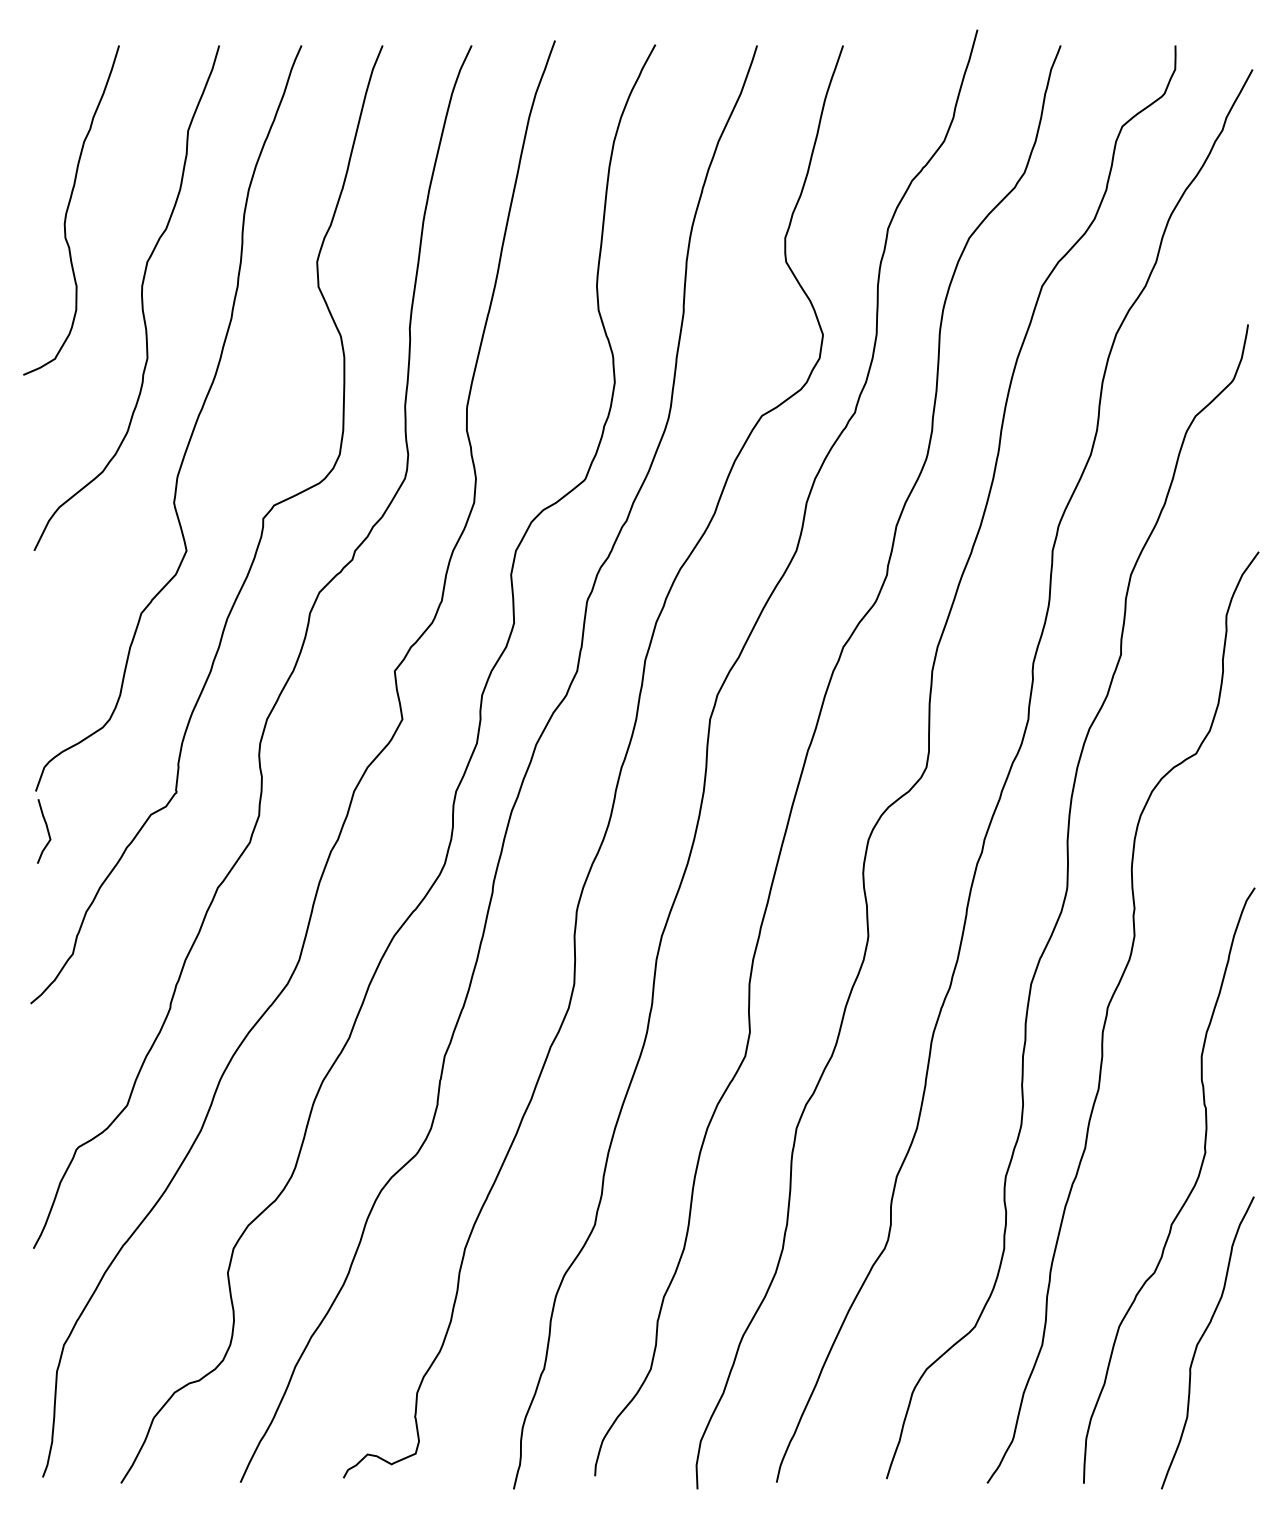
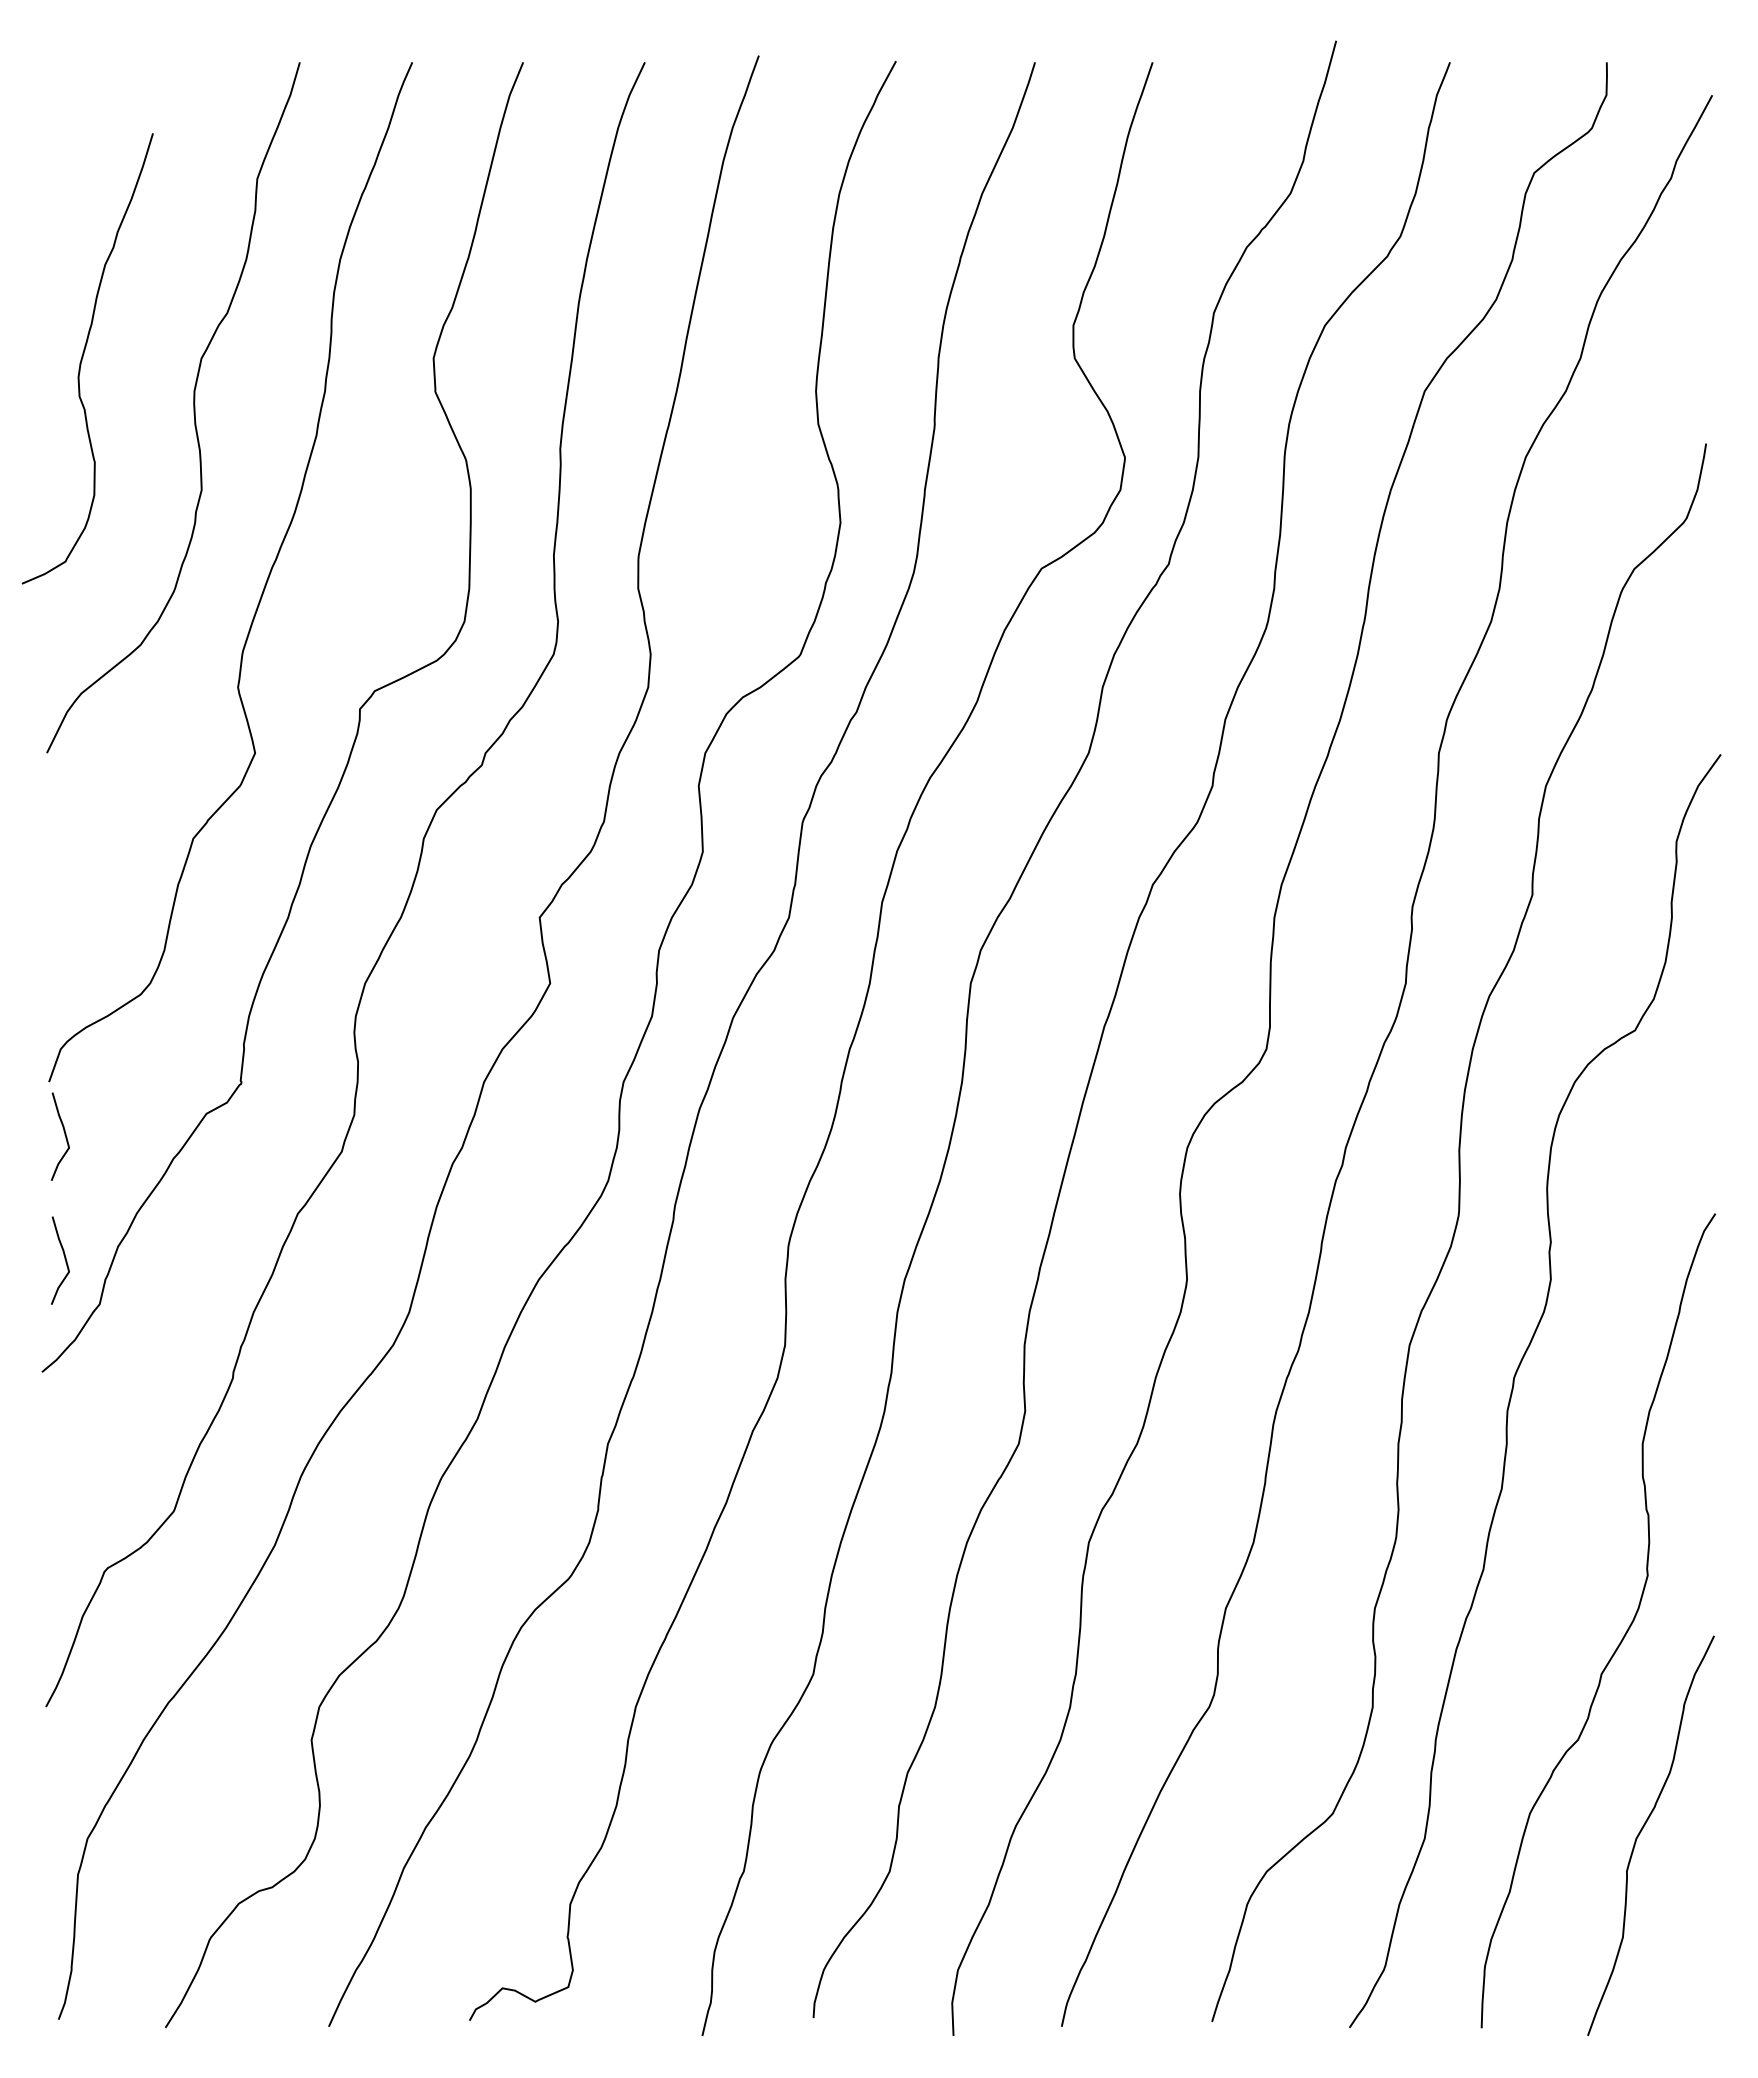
curve: (68, 209) -> (83, 357), moved
curve: (47, 921) -> (64, 1259), added

